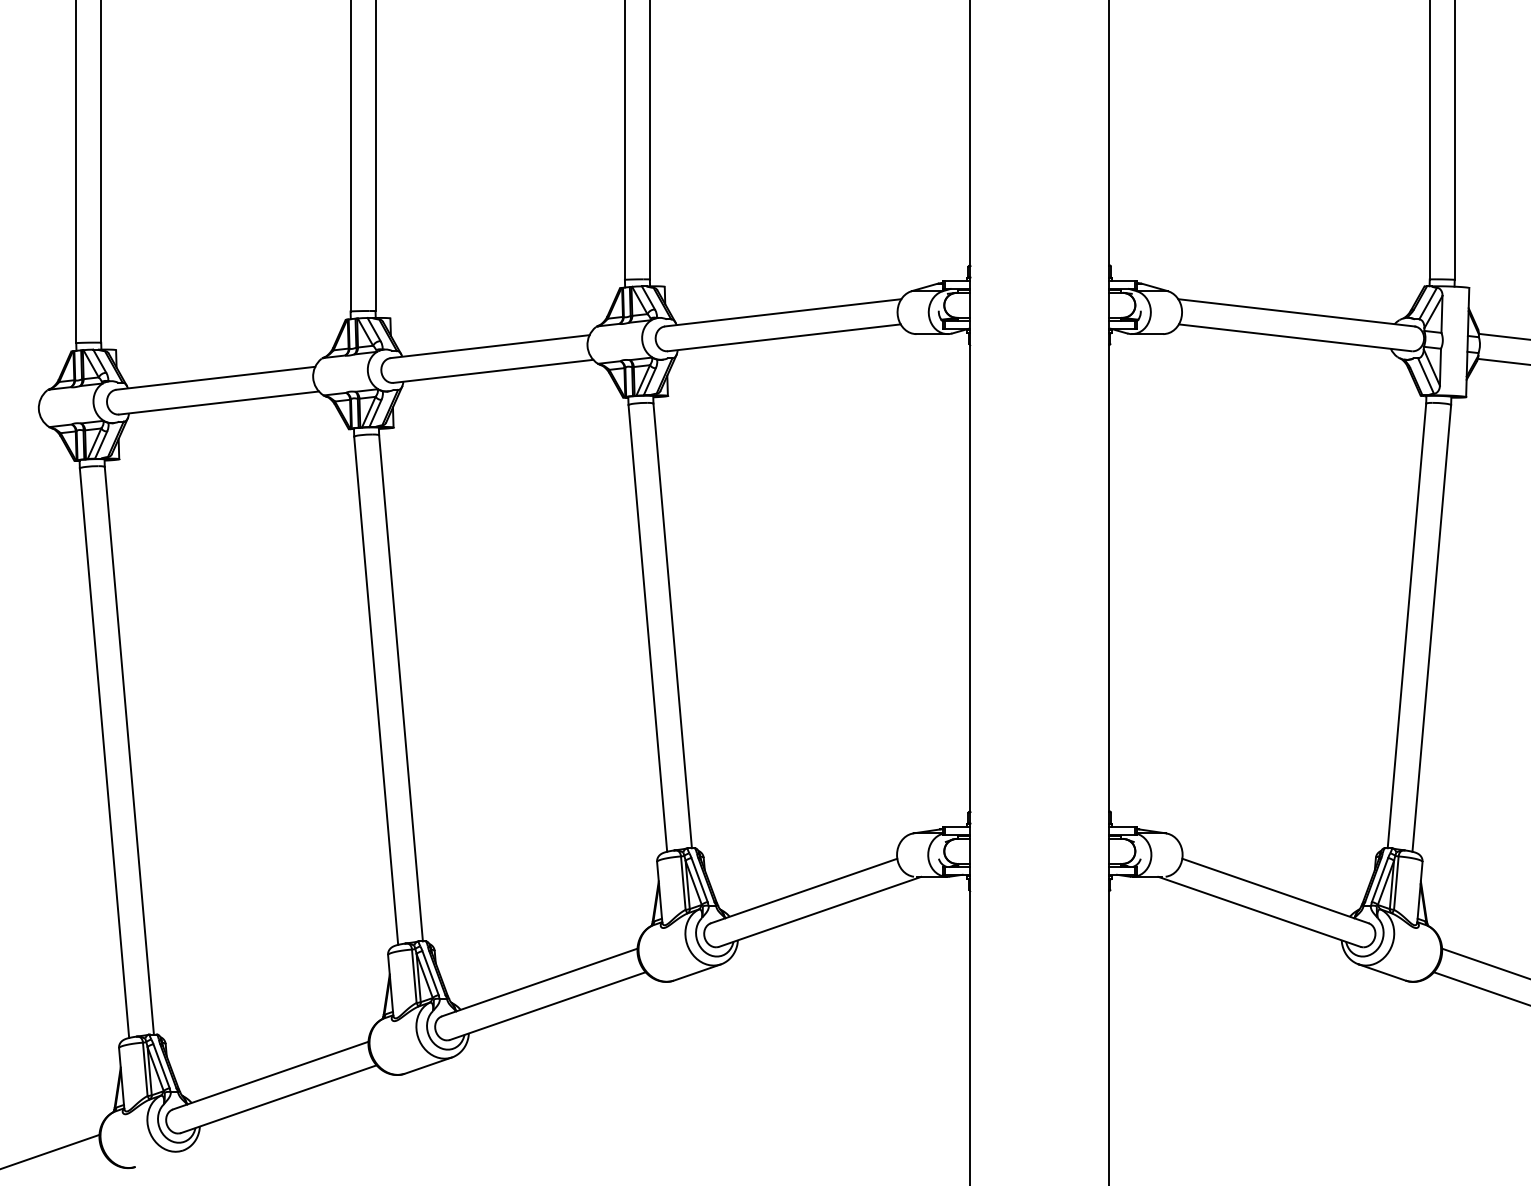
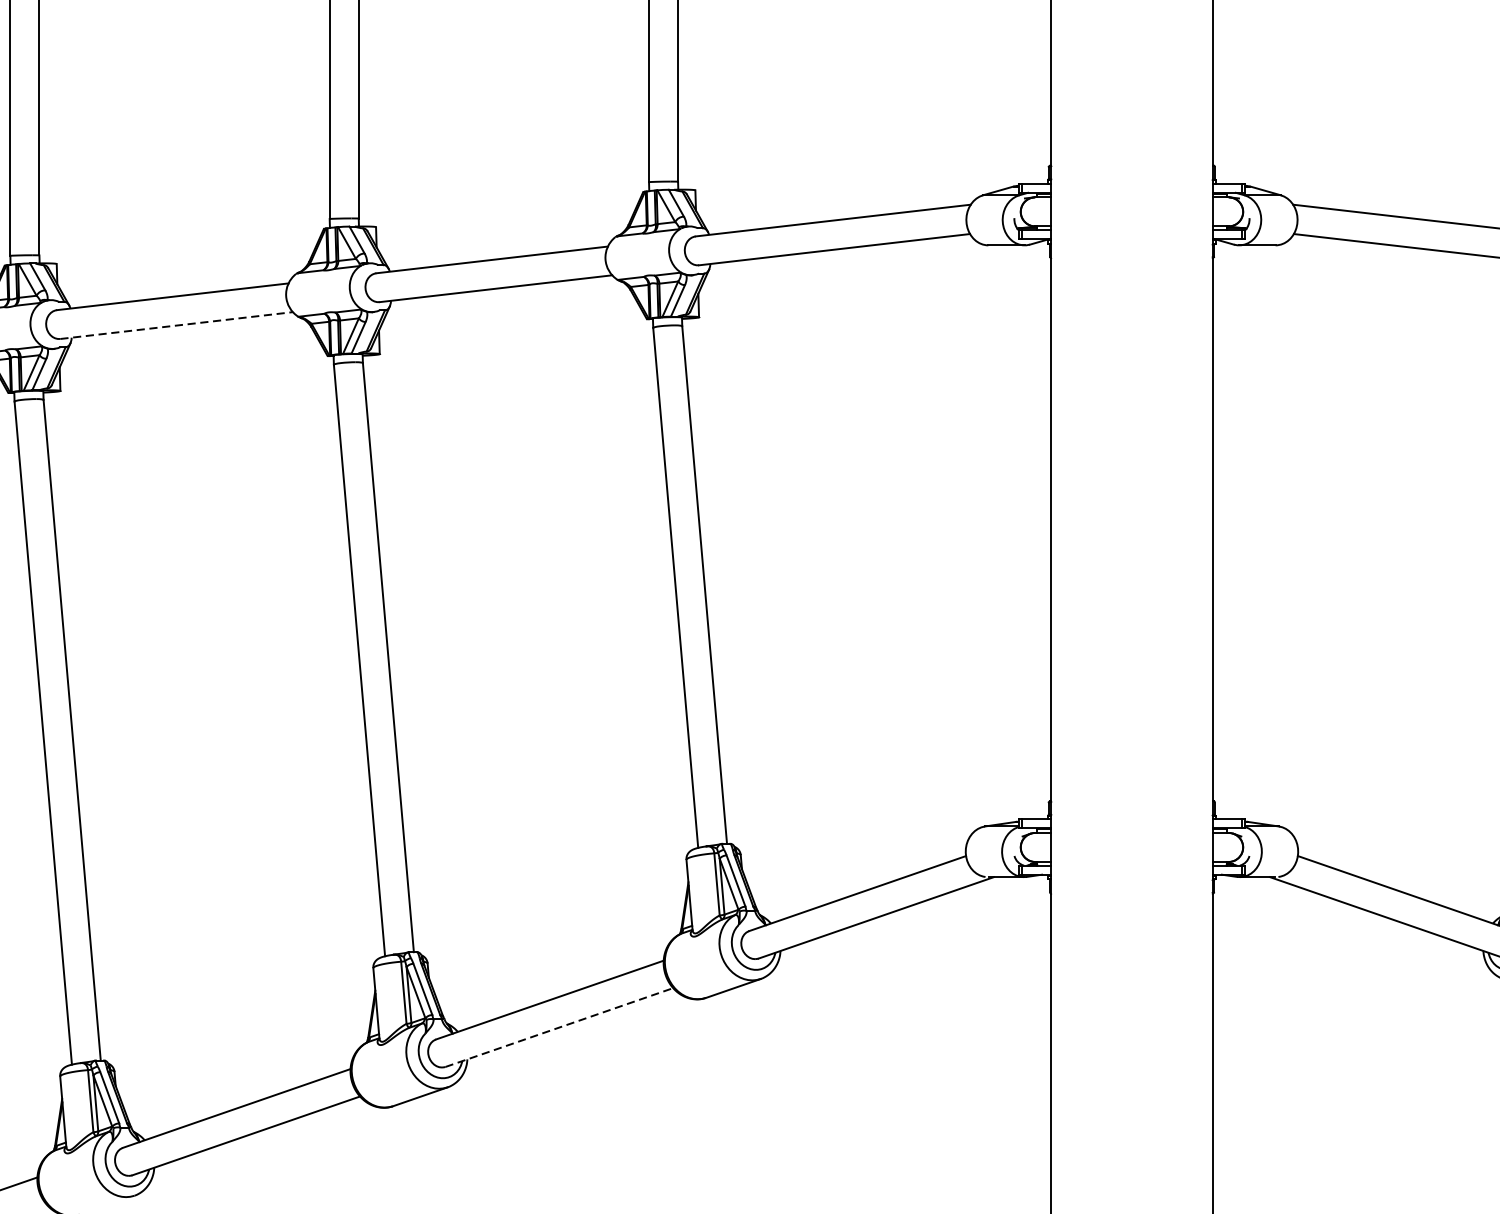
line: (219, 403) -> (177, 326), solid -> dashed
line: (547, 1006) -> (558, 1028), solid -> dashed

